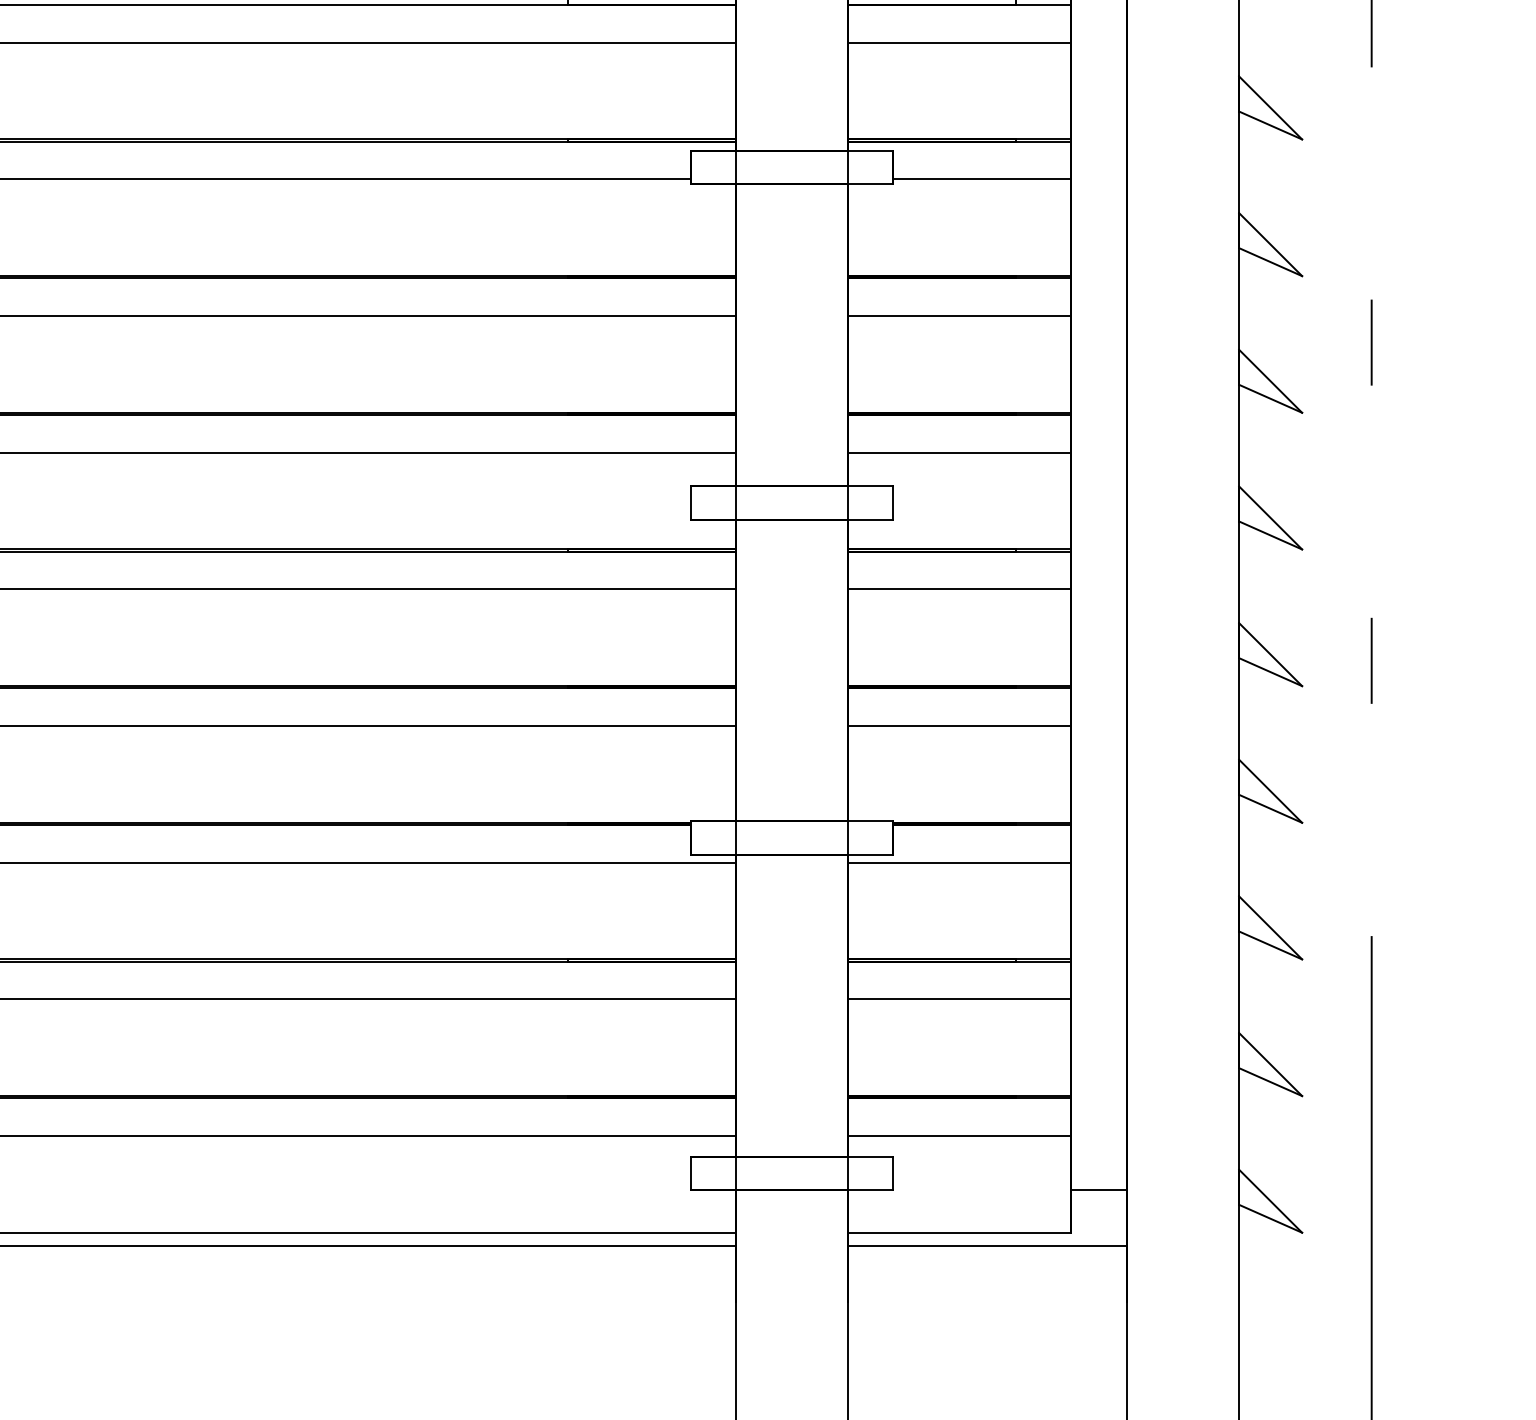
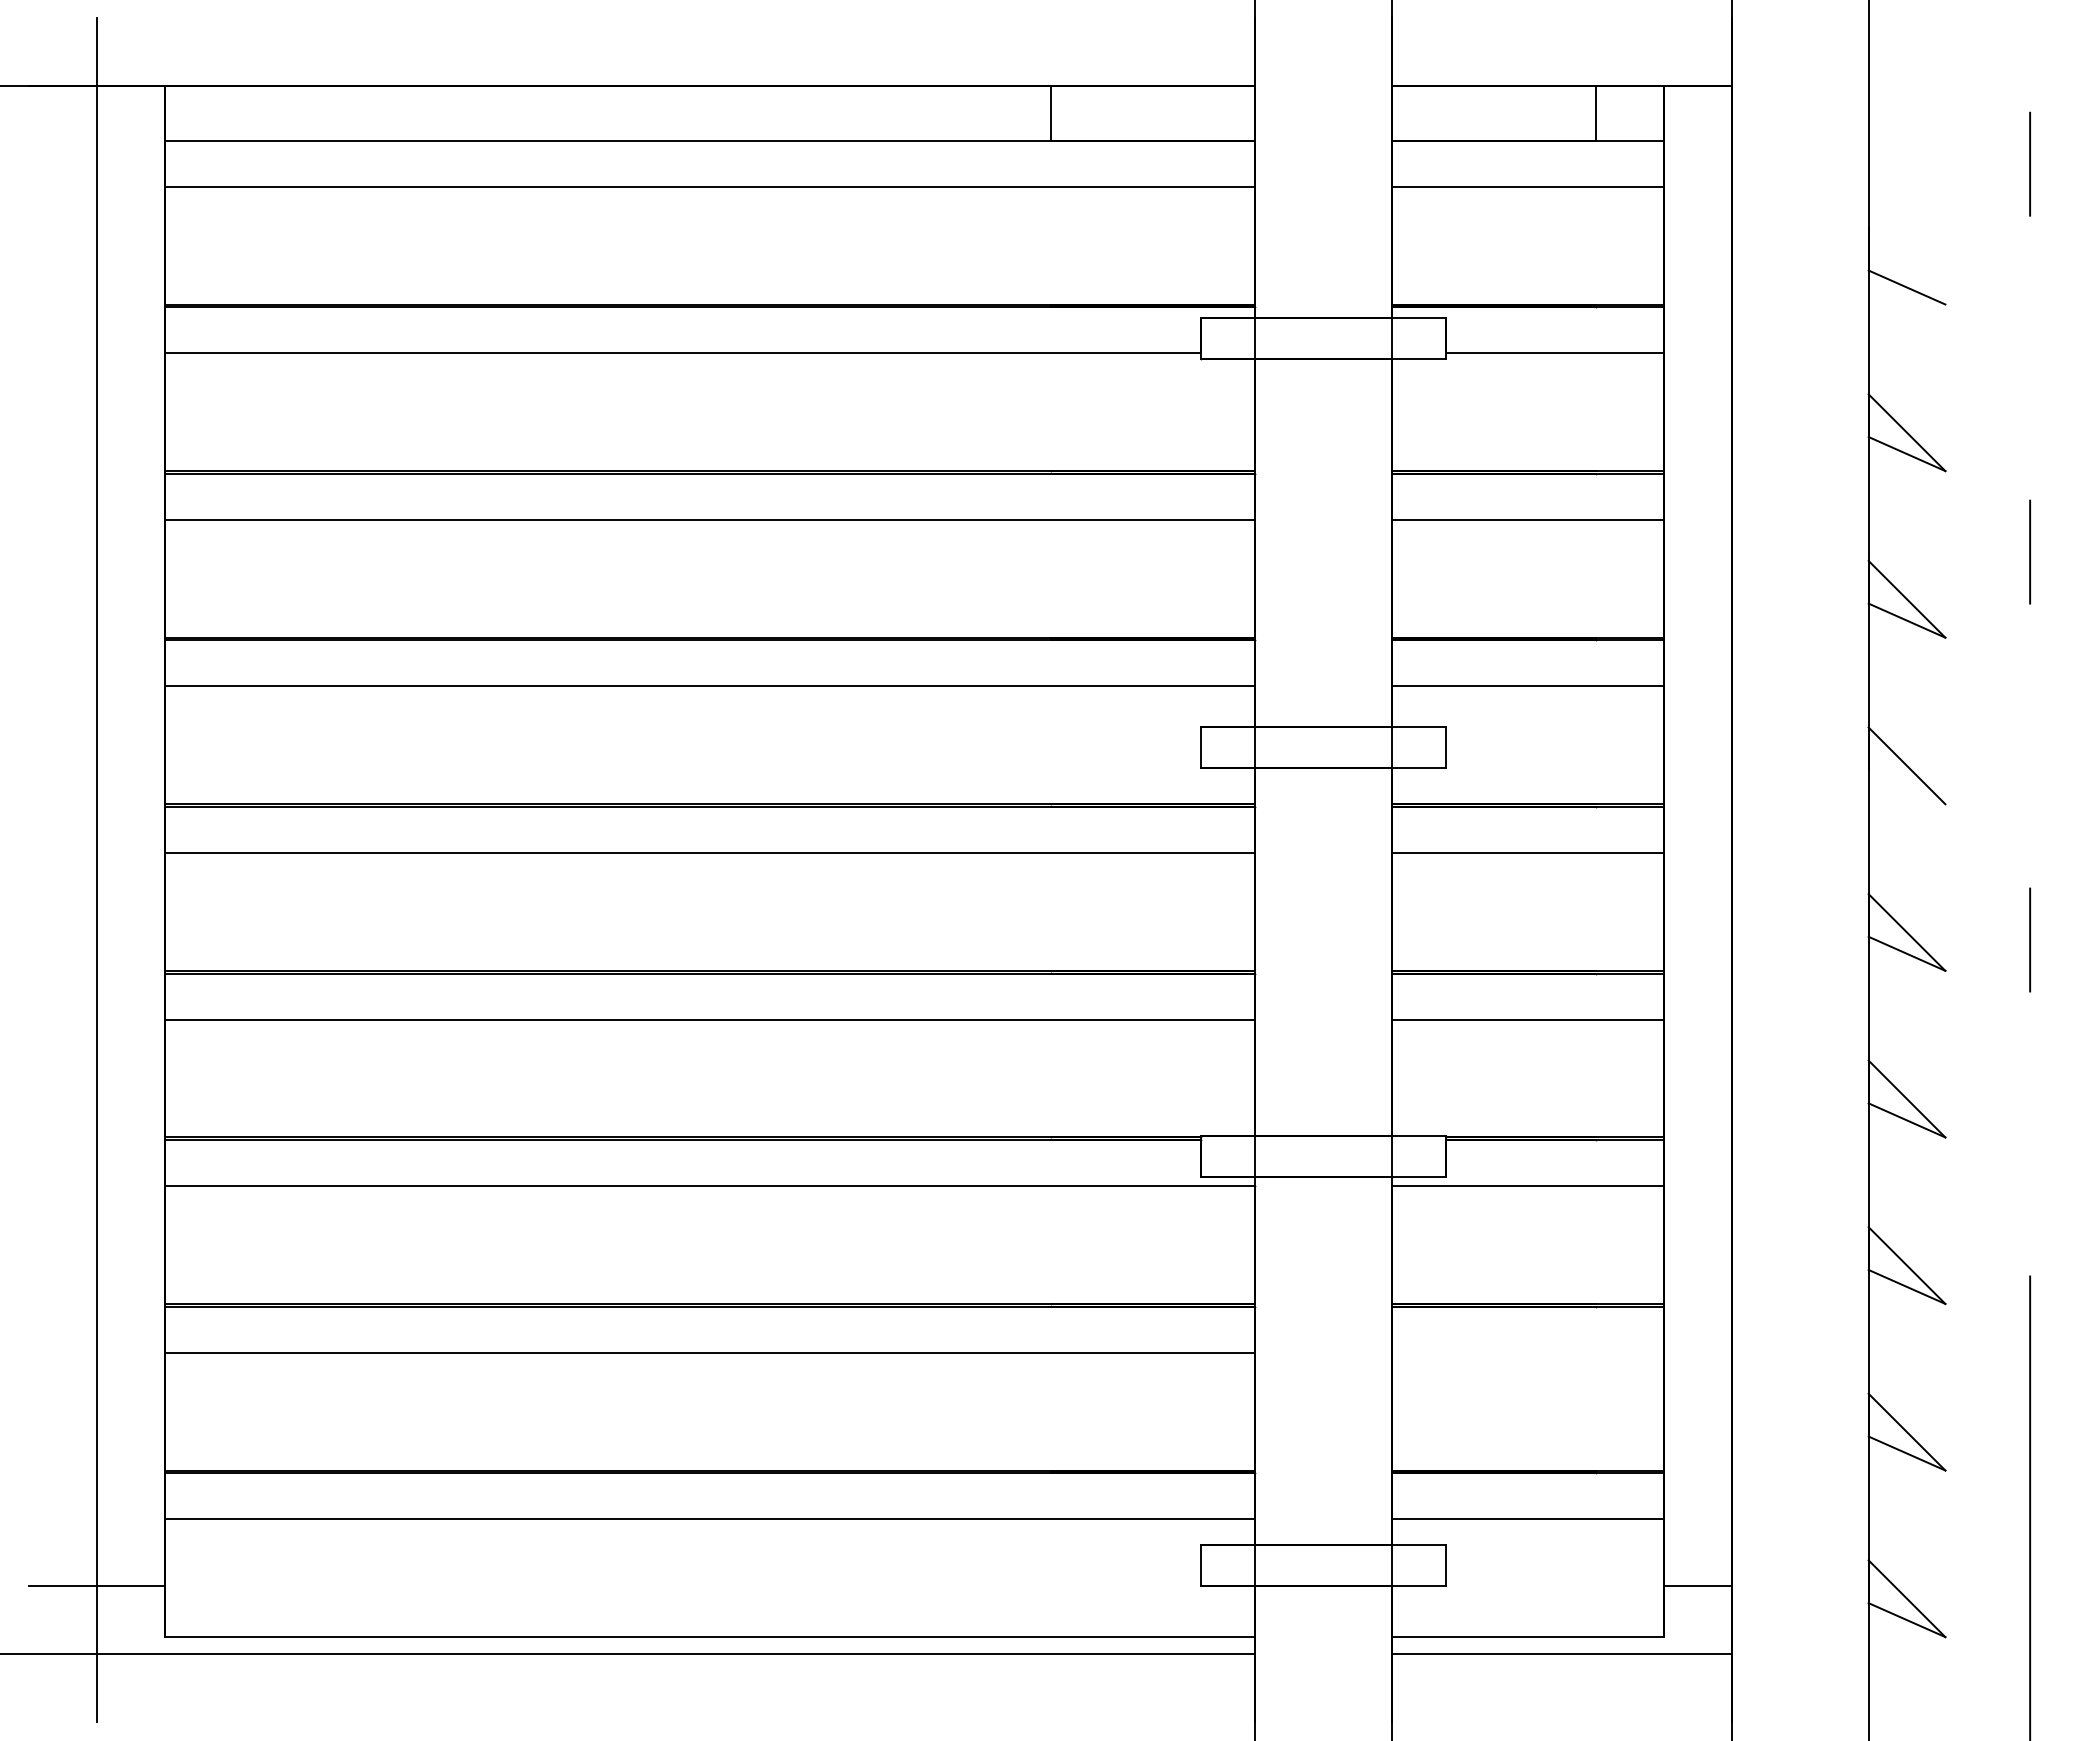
line: (1270, 107) -> (1906, 265), removed
line: (1270, 535) -> (1906, 787), removed
line: (959, 999) -> (1527, 1352), removed

